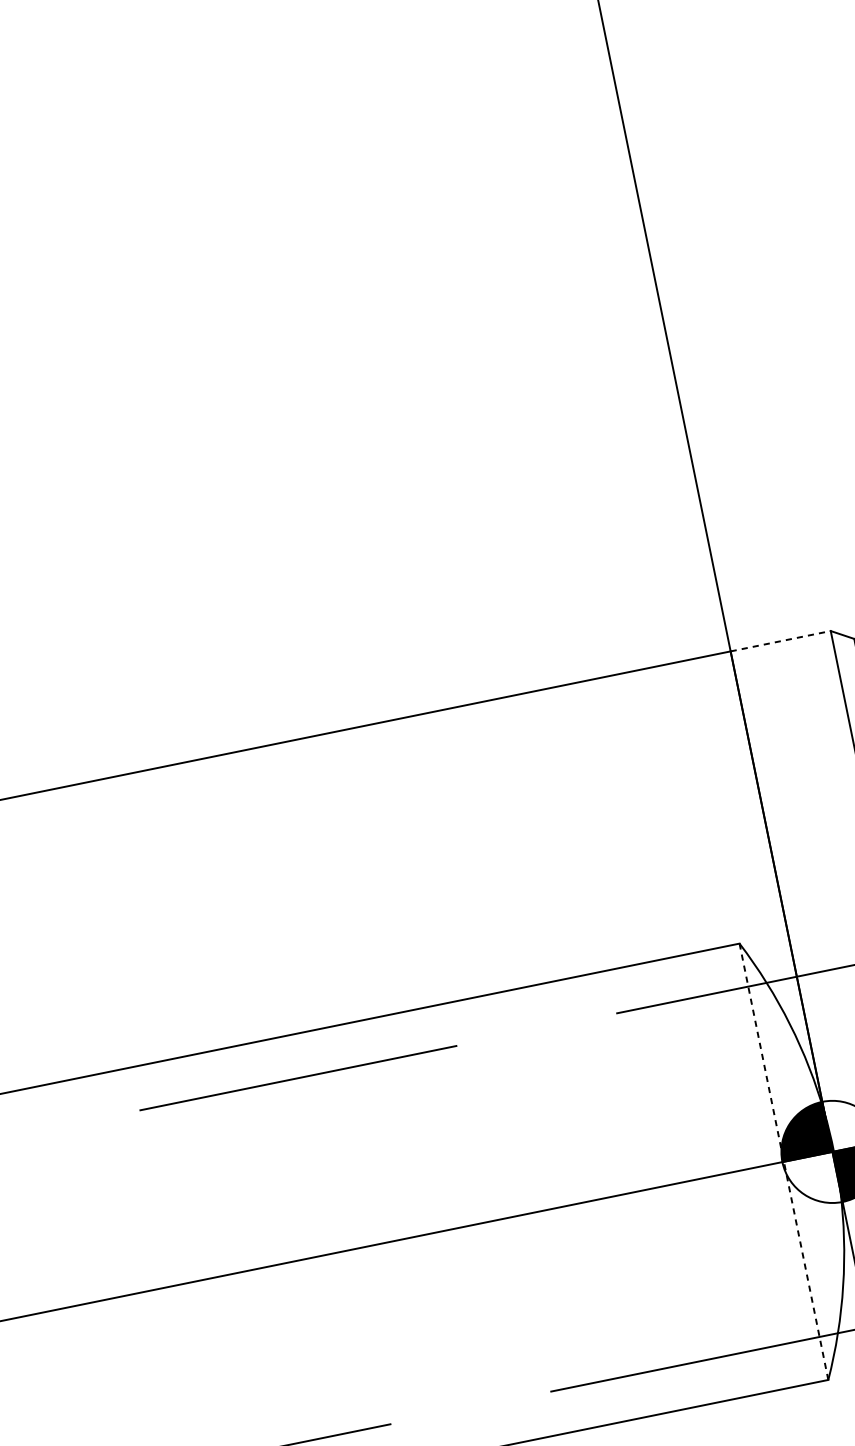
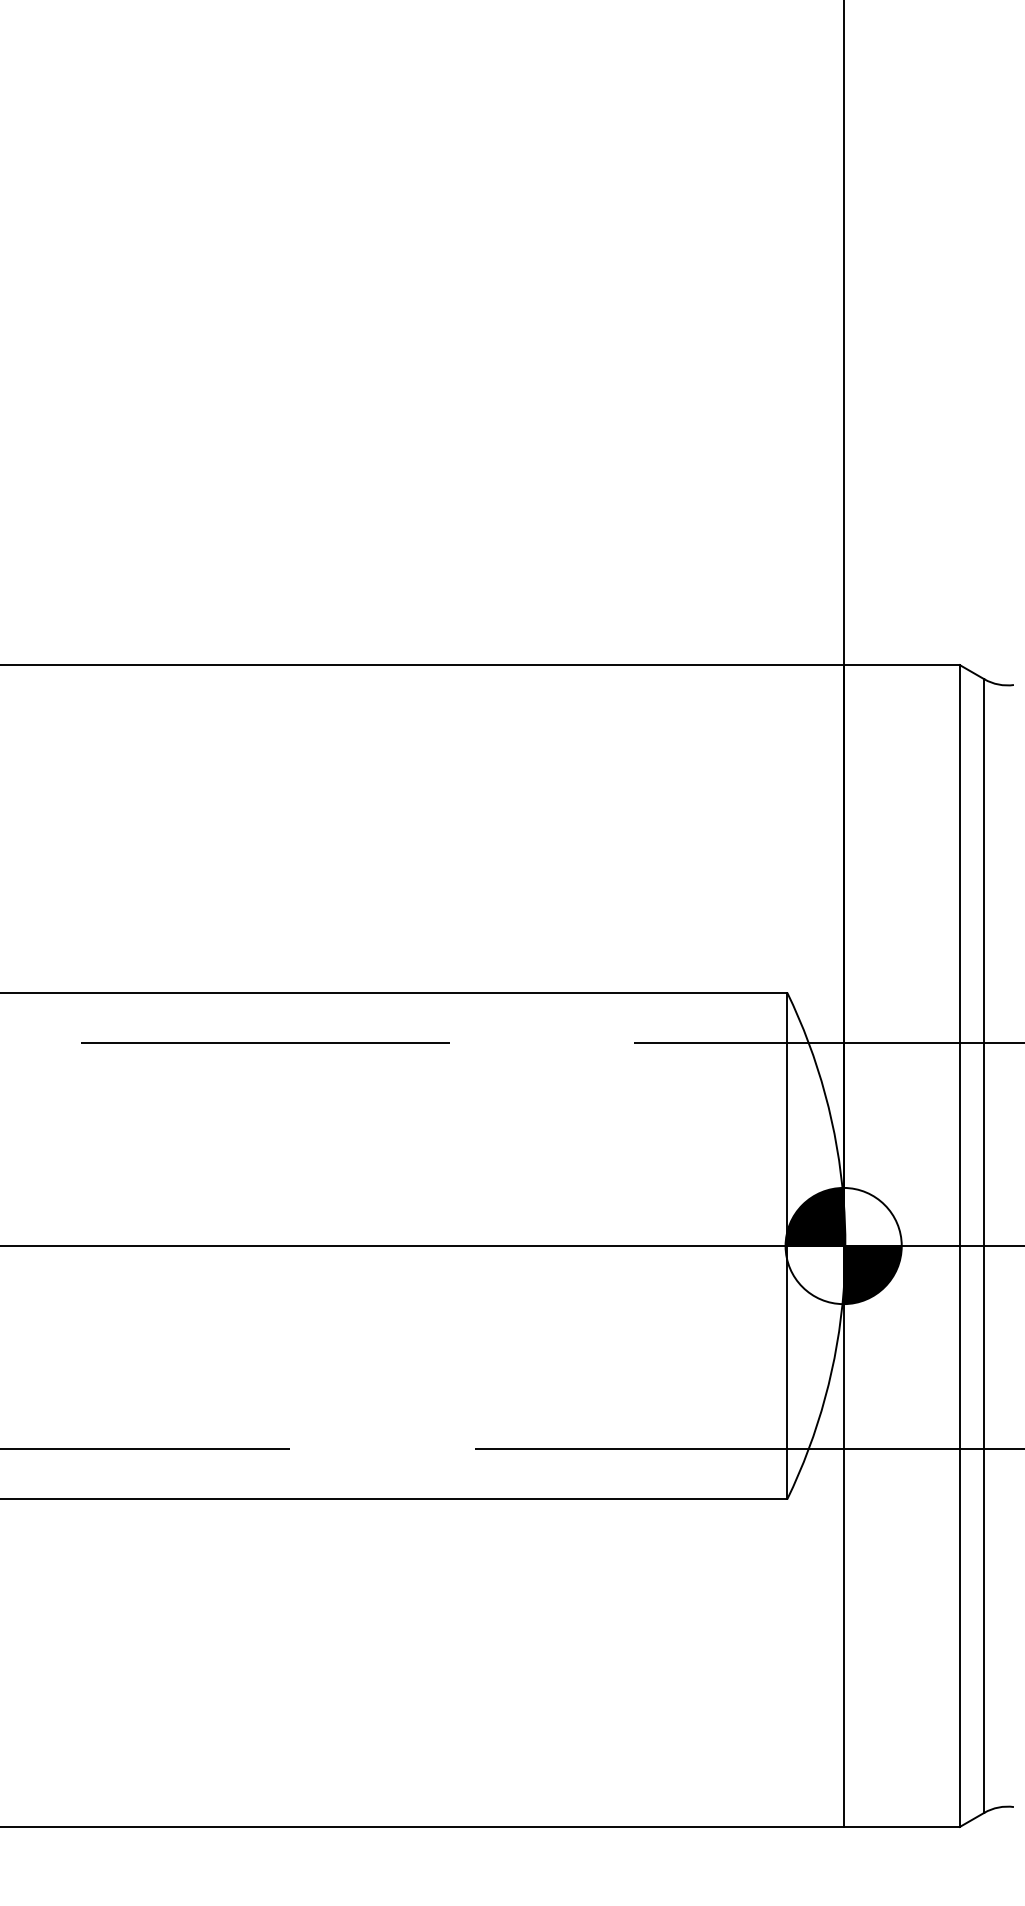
line: (781, 641) -> (902, 665), dashed -> solid
line: (784, 1161) -> (787, 1245), dashed -> solid

